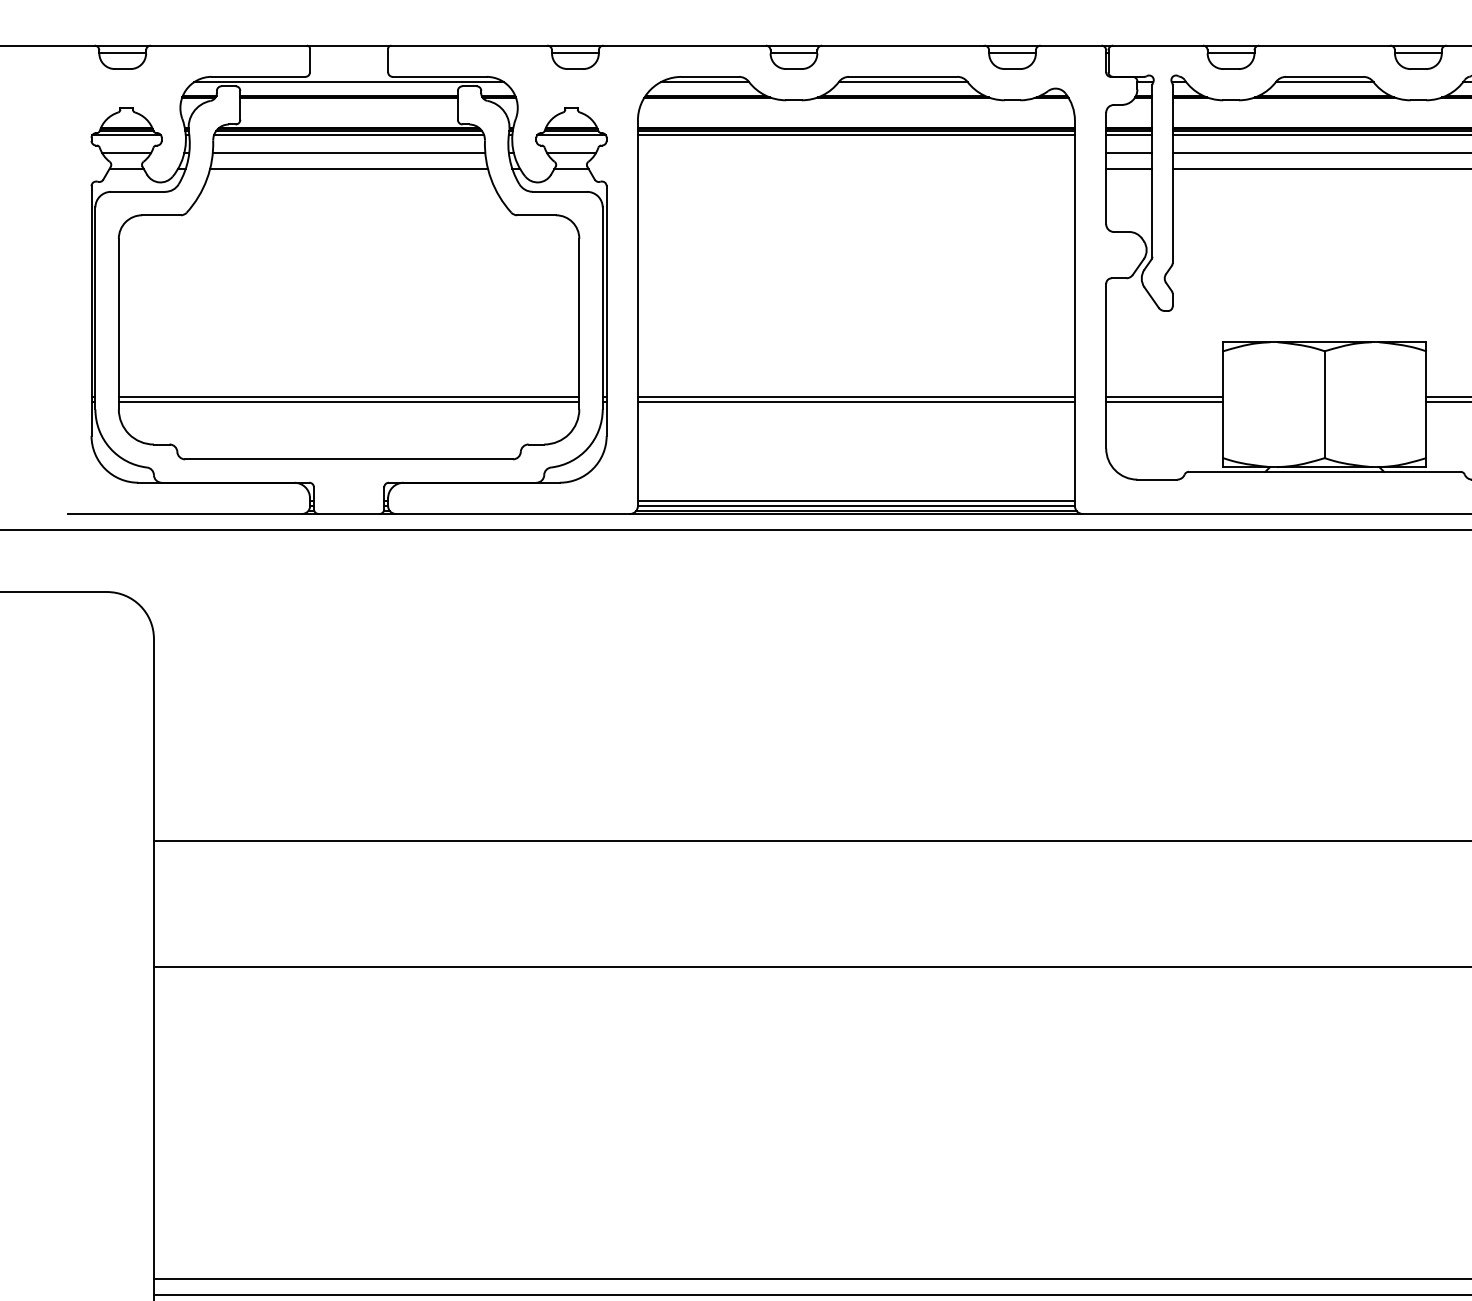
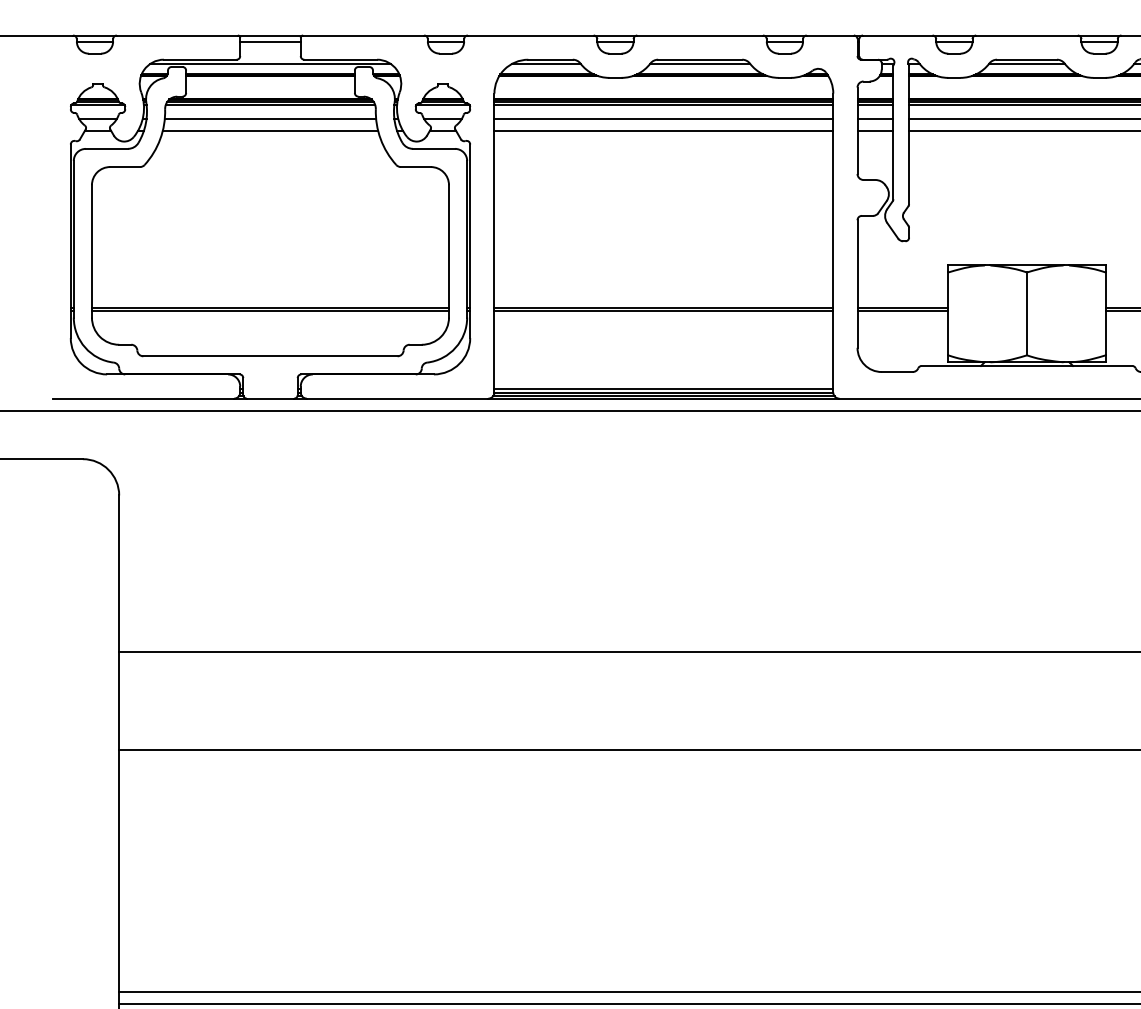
line: (349, 53) -> (270, 41), added
line: (855, 153) -> (663, 119), added
line: (855, 169) -> (663, 131), added

